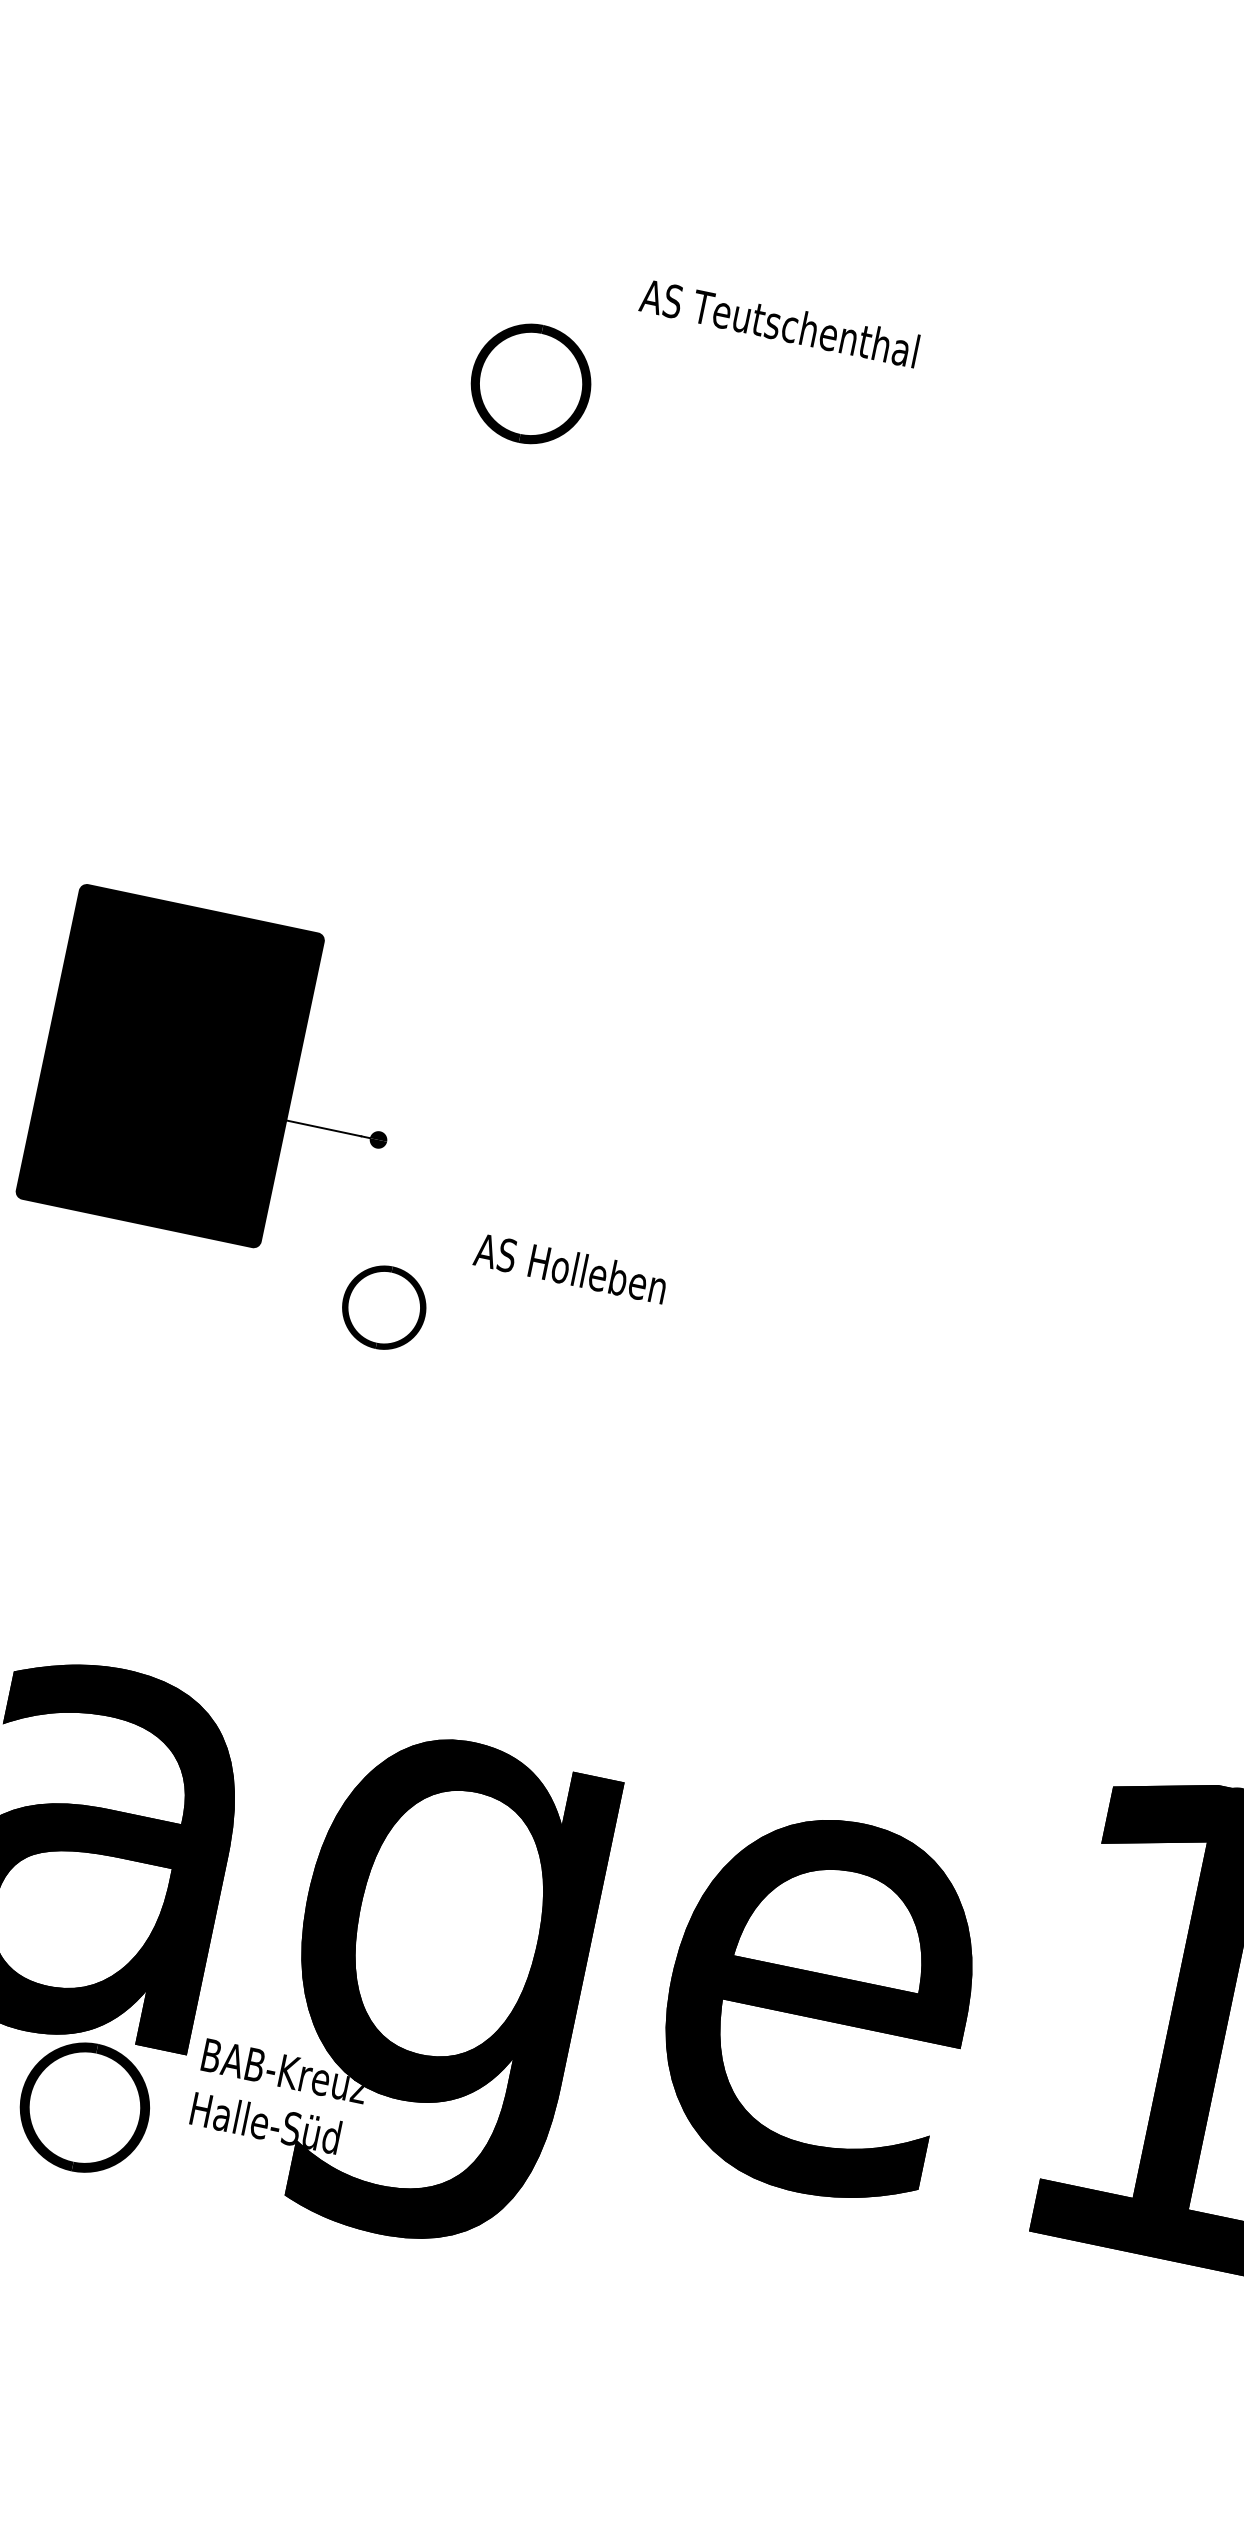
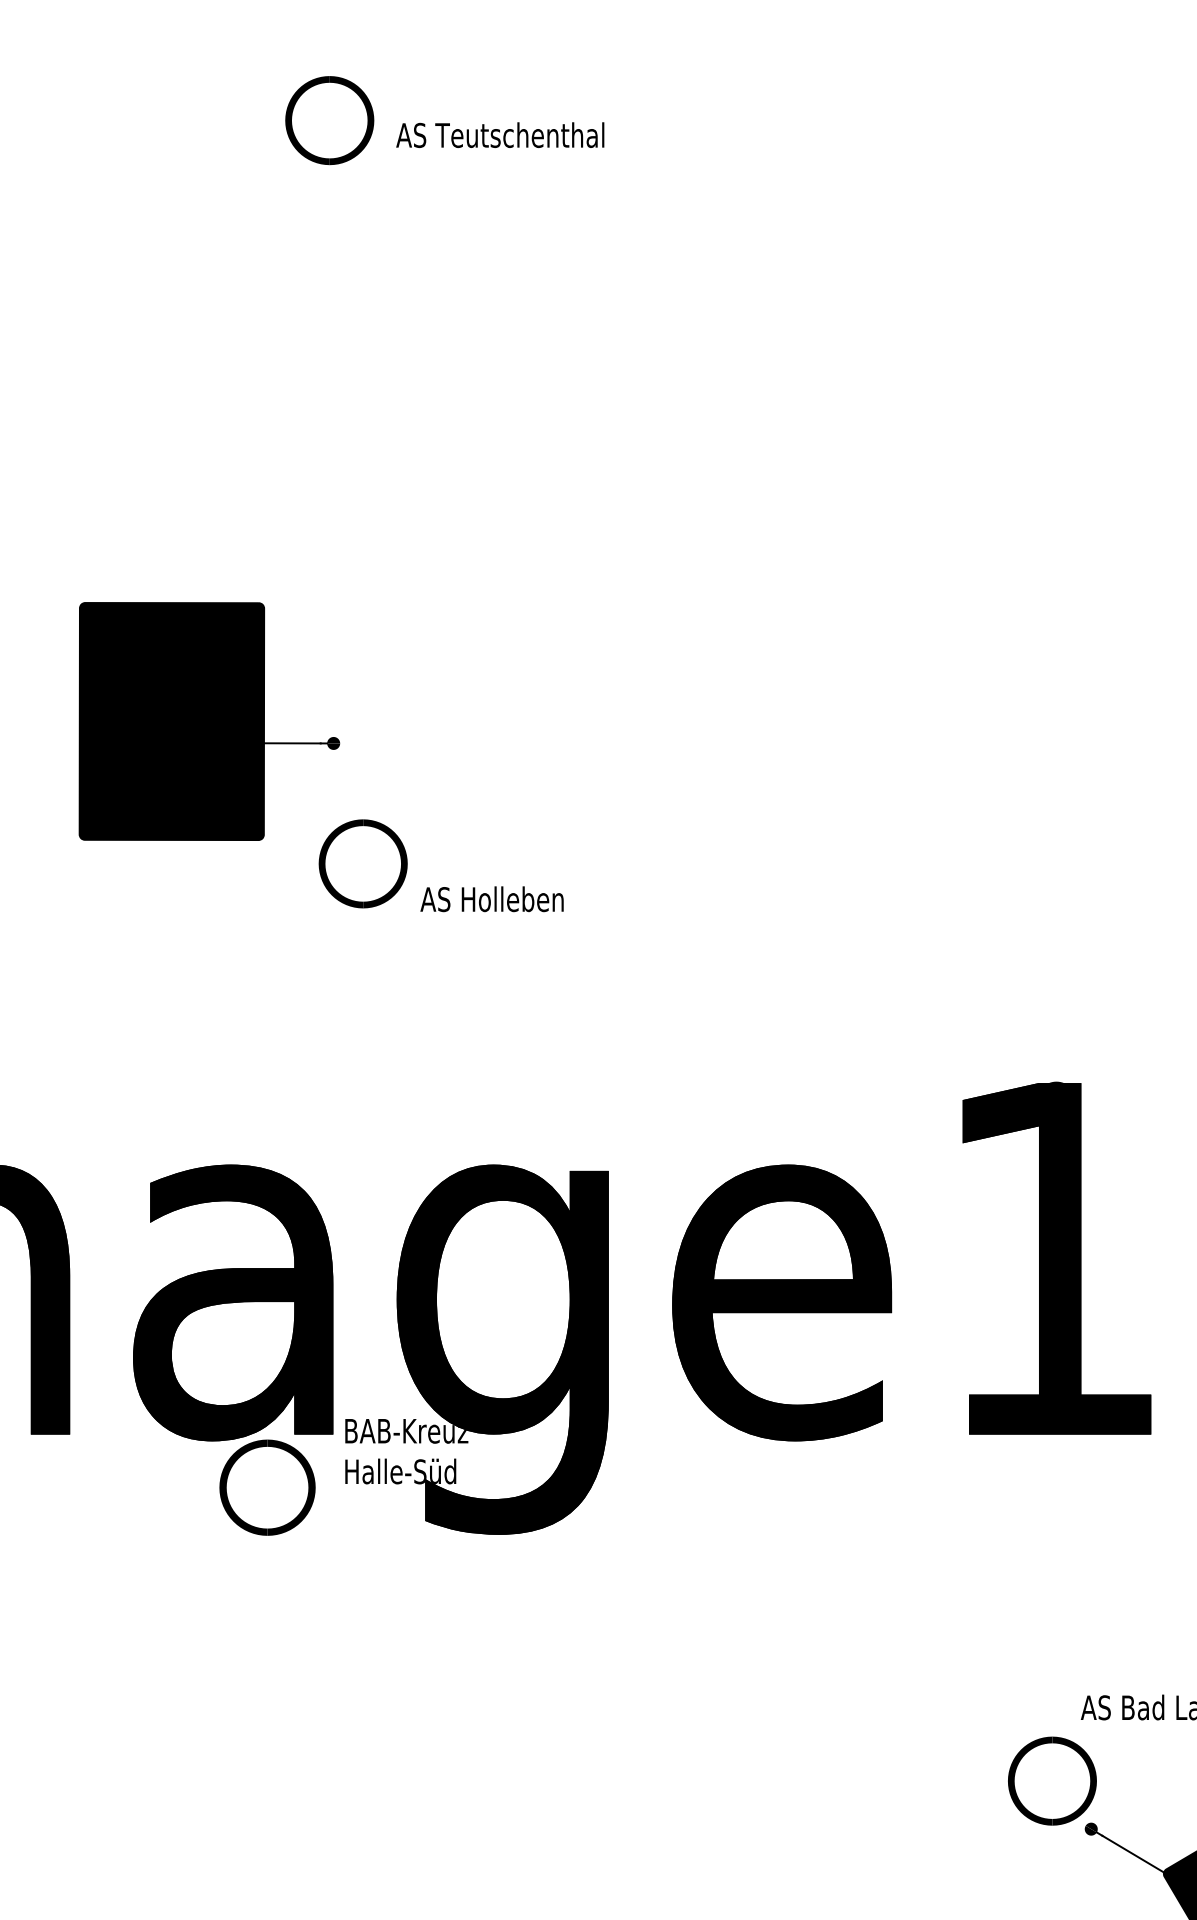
text: (779, 322) -> (500, 134), moved
part: (530, 383) -> (329, 120), moved
text: (569, 1268) -> (491, 899), moved
part: (383, 1306) -> (362, 863), size x1.43

